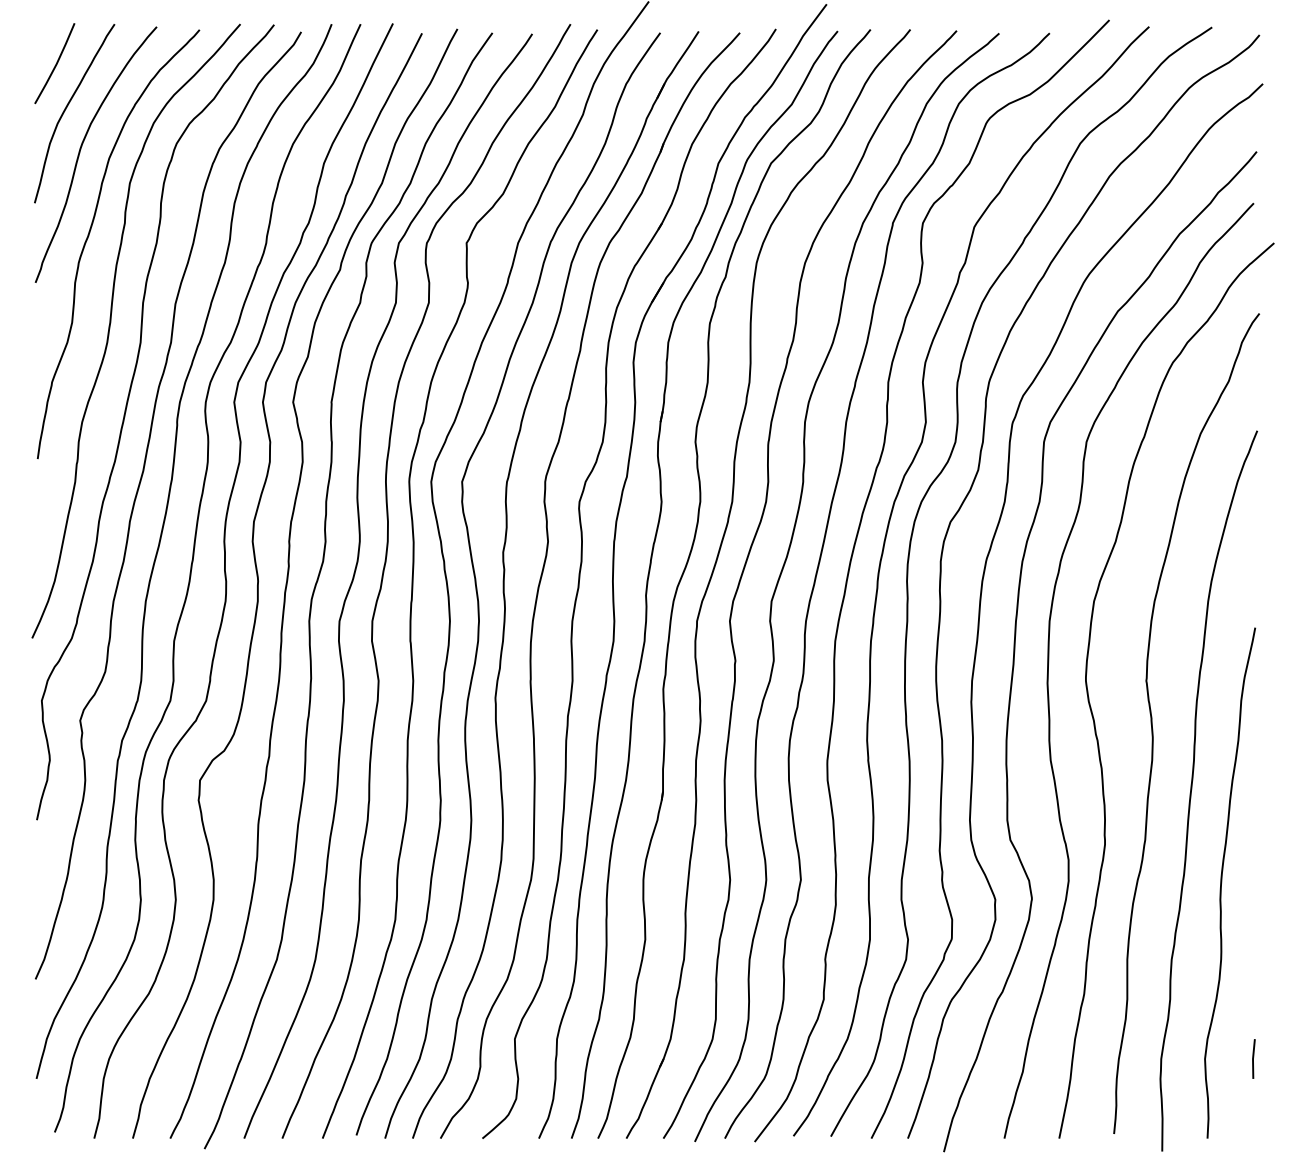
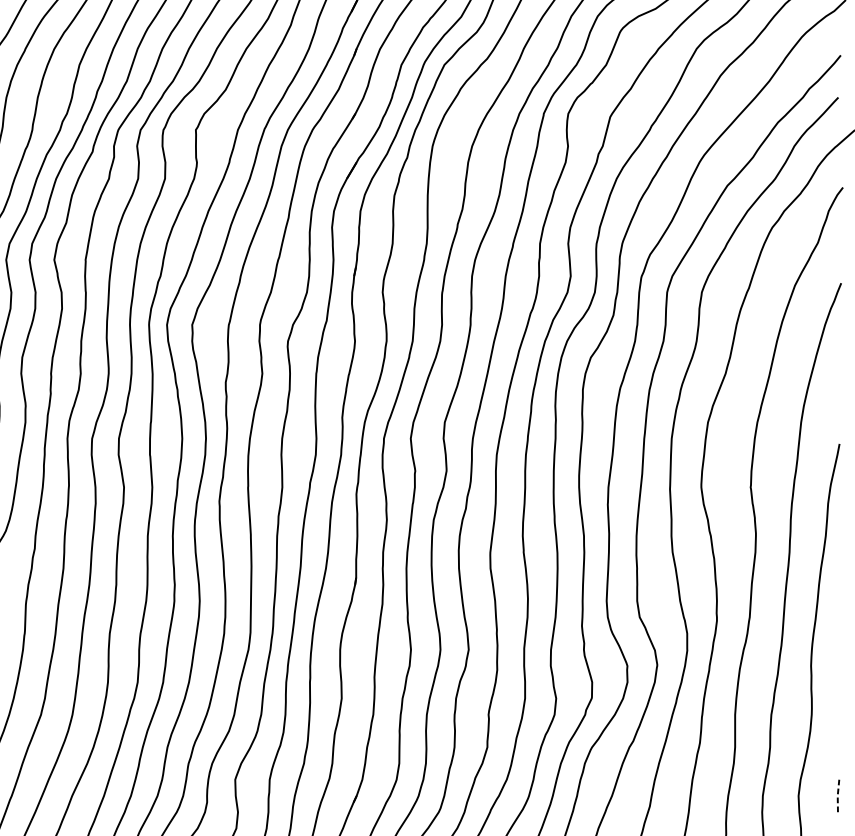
line: (1253, 1059) -> (838, 796), solid -> dashed

